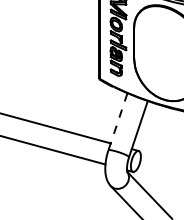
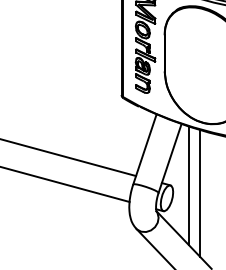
line: (117, 121) -> (144, 149), dashed -> solid
line: (153, 151) -> (188, 186), added
line: (163, 157) -> (200, 193), added

